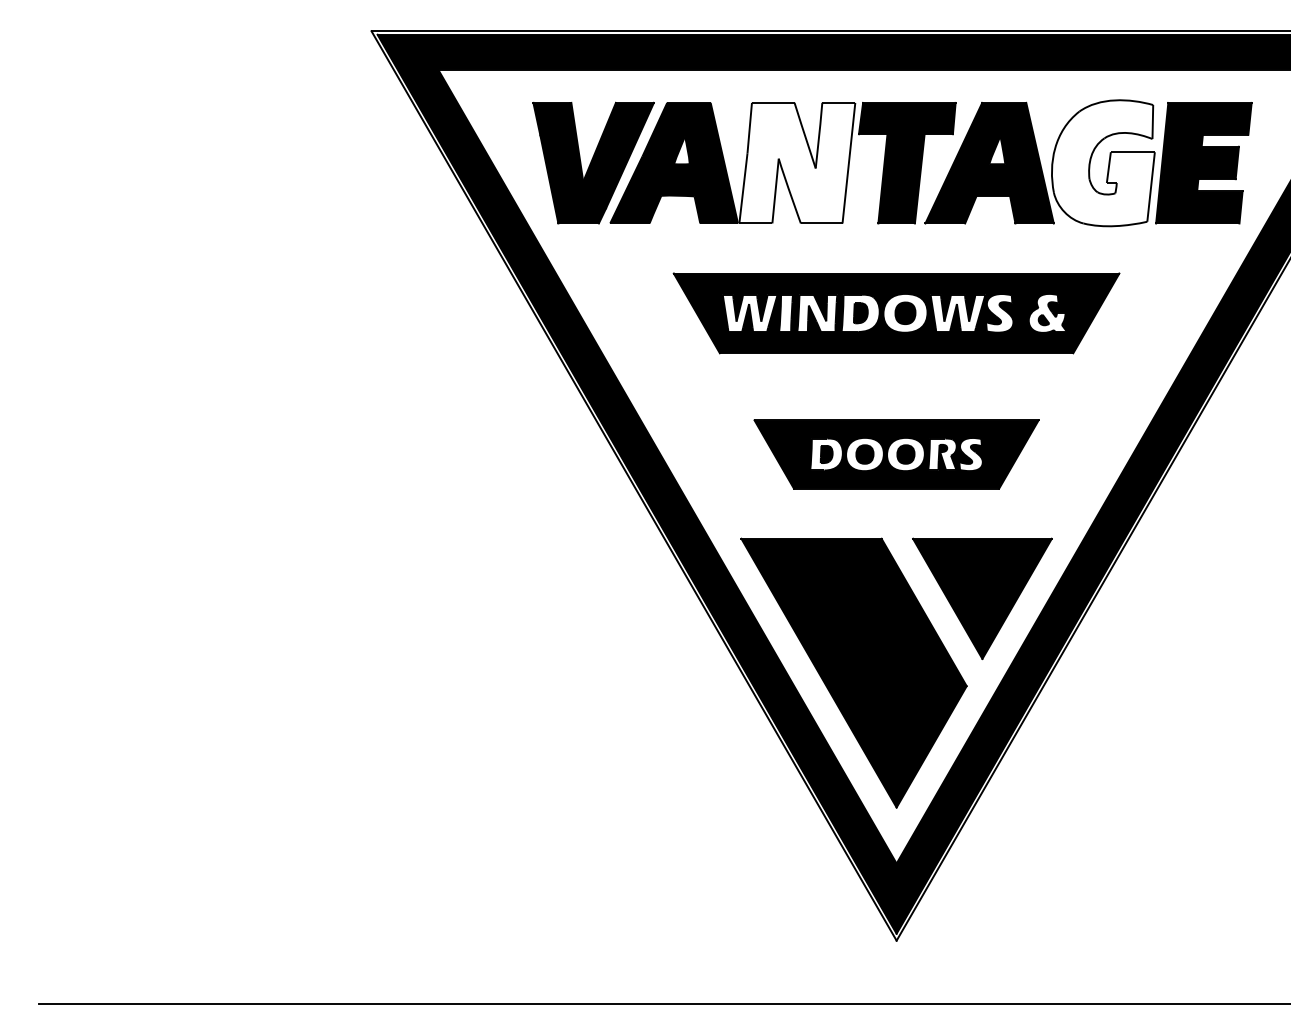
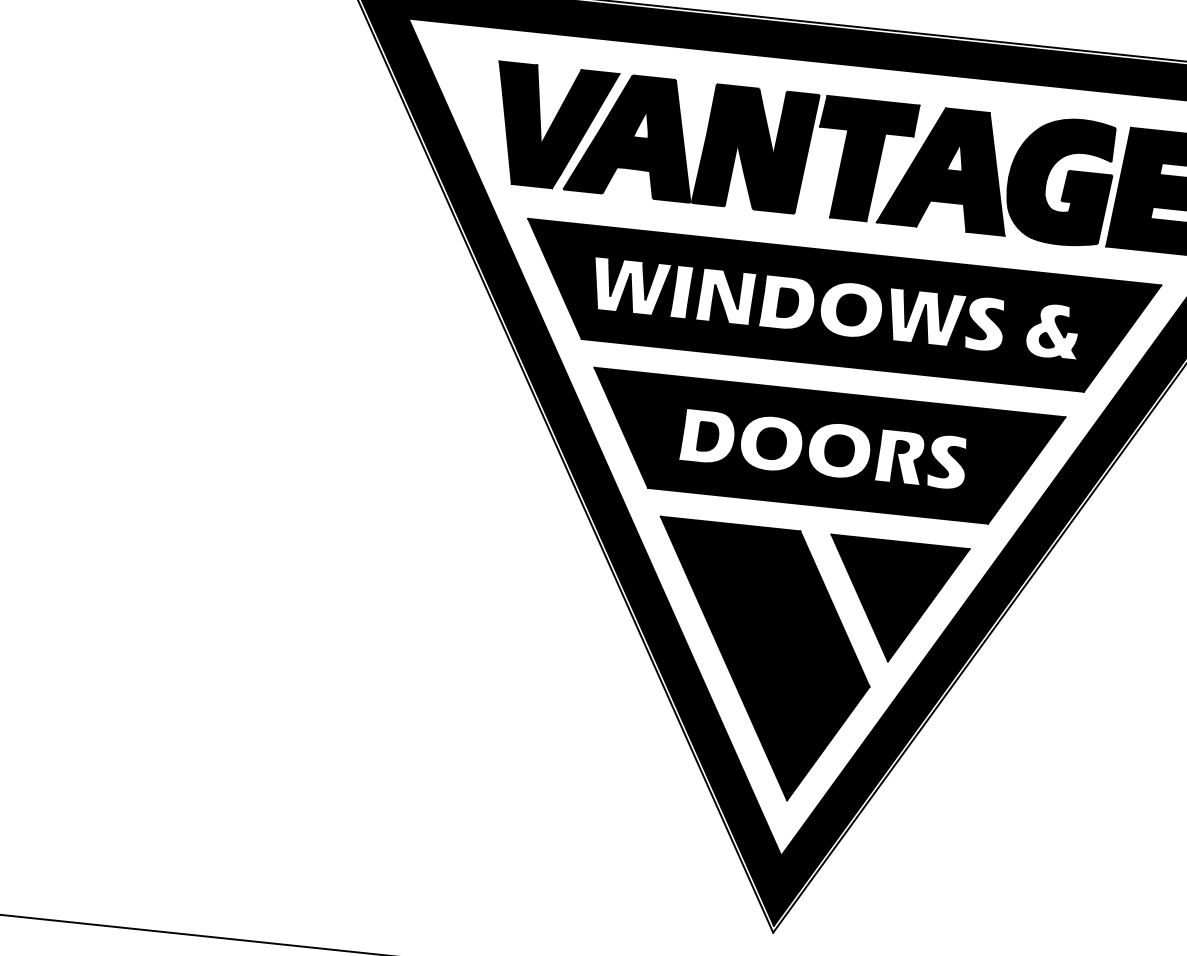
fill: (797, 162) -> (755, 148), added
fill: (1103, 163) -> (1060, 181), added
part: (896, 313) -> (838, 308), size x1.43
part: (896, 454) -> (823, 449), size x1.67

